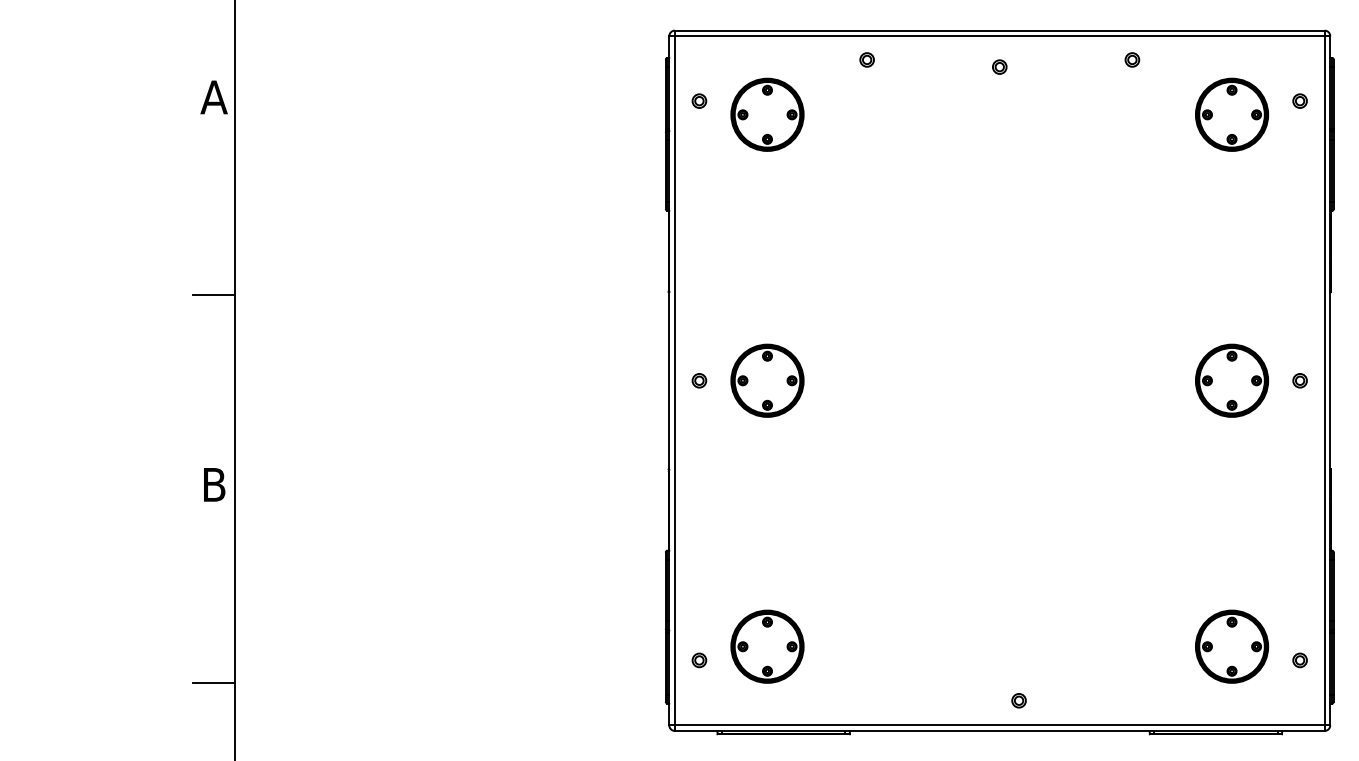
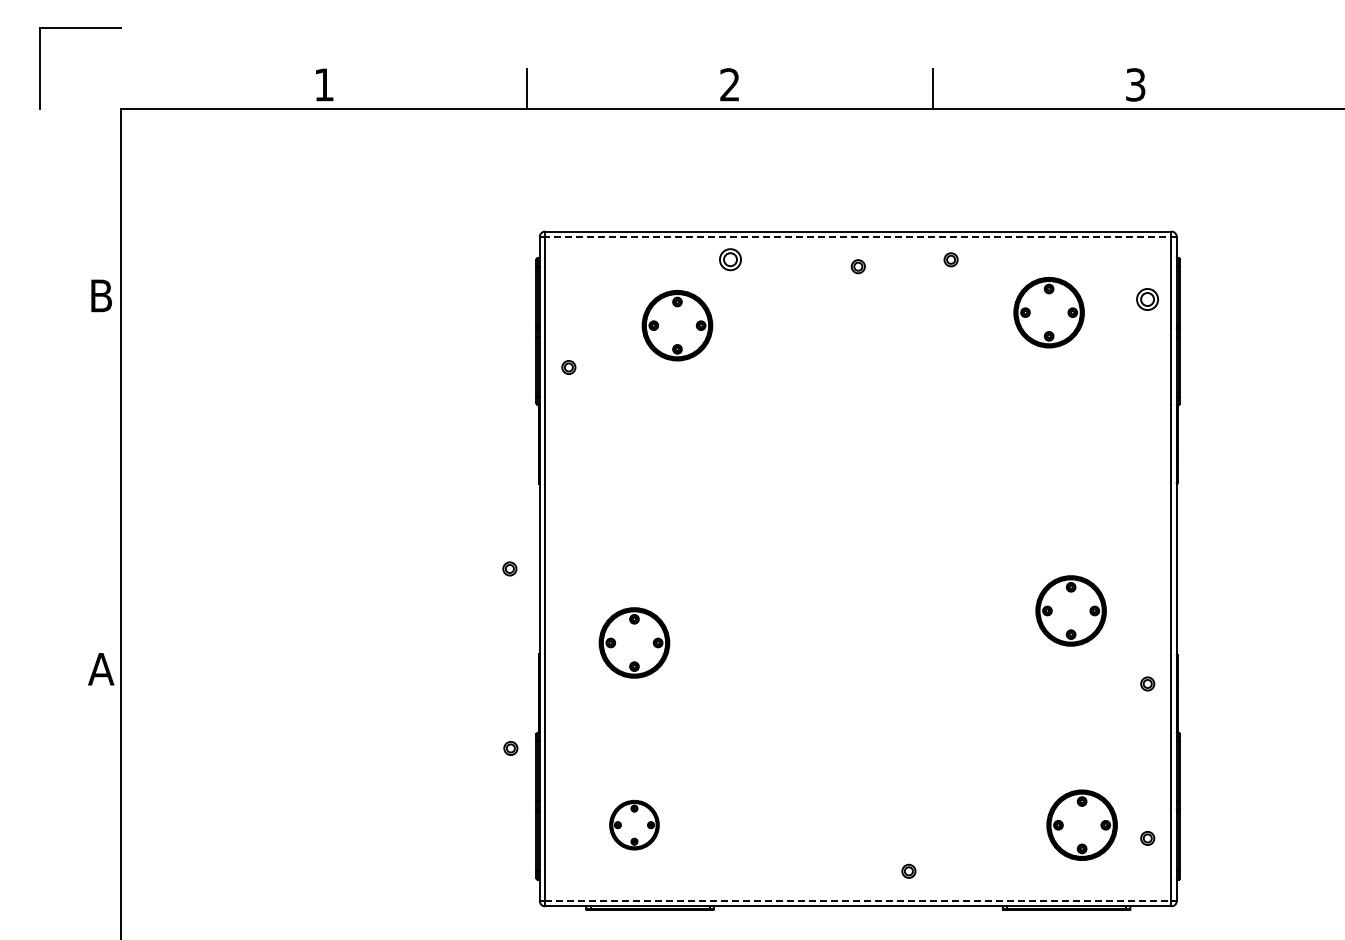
line: (1003, 35) -> (861, 236), solid -> dashed
part: (867, 59) -> (730, 259), size x1.6
part: (1131, 59) -> (950, 259), moved
text: (214, 97) -> (101, 295), A -> B
part: (699, 101) -> (568, 367), moved
part: (1299, 101) -> (1147, 299), size x1.6
part: (767, 114) -> (677, 325), moved
part: (1231, 114) -> (1048, 312), moved
line: (213, 295) -> (100, 486), removed
part: (699, 380) -> (509, 568), moved
part: (767, 380) -> (634, 642), moved
part: (1231, 380) -> (1070, 610), moved
part: (1299, 380) -> (1147, 683), moved
text: (214, 485) -> (101, 669), B -> A
part: (767, 645) -> (634, 824), size x0.7
part: (699, 660) -> (510, 748), moved
line: (213, 682) -> (100, 859), removed
part: (1018, 699) -> (908, 870), moved
line: (1003, 725) -> (861, 901), solid -> dashed

